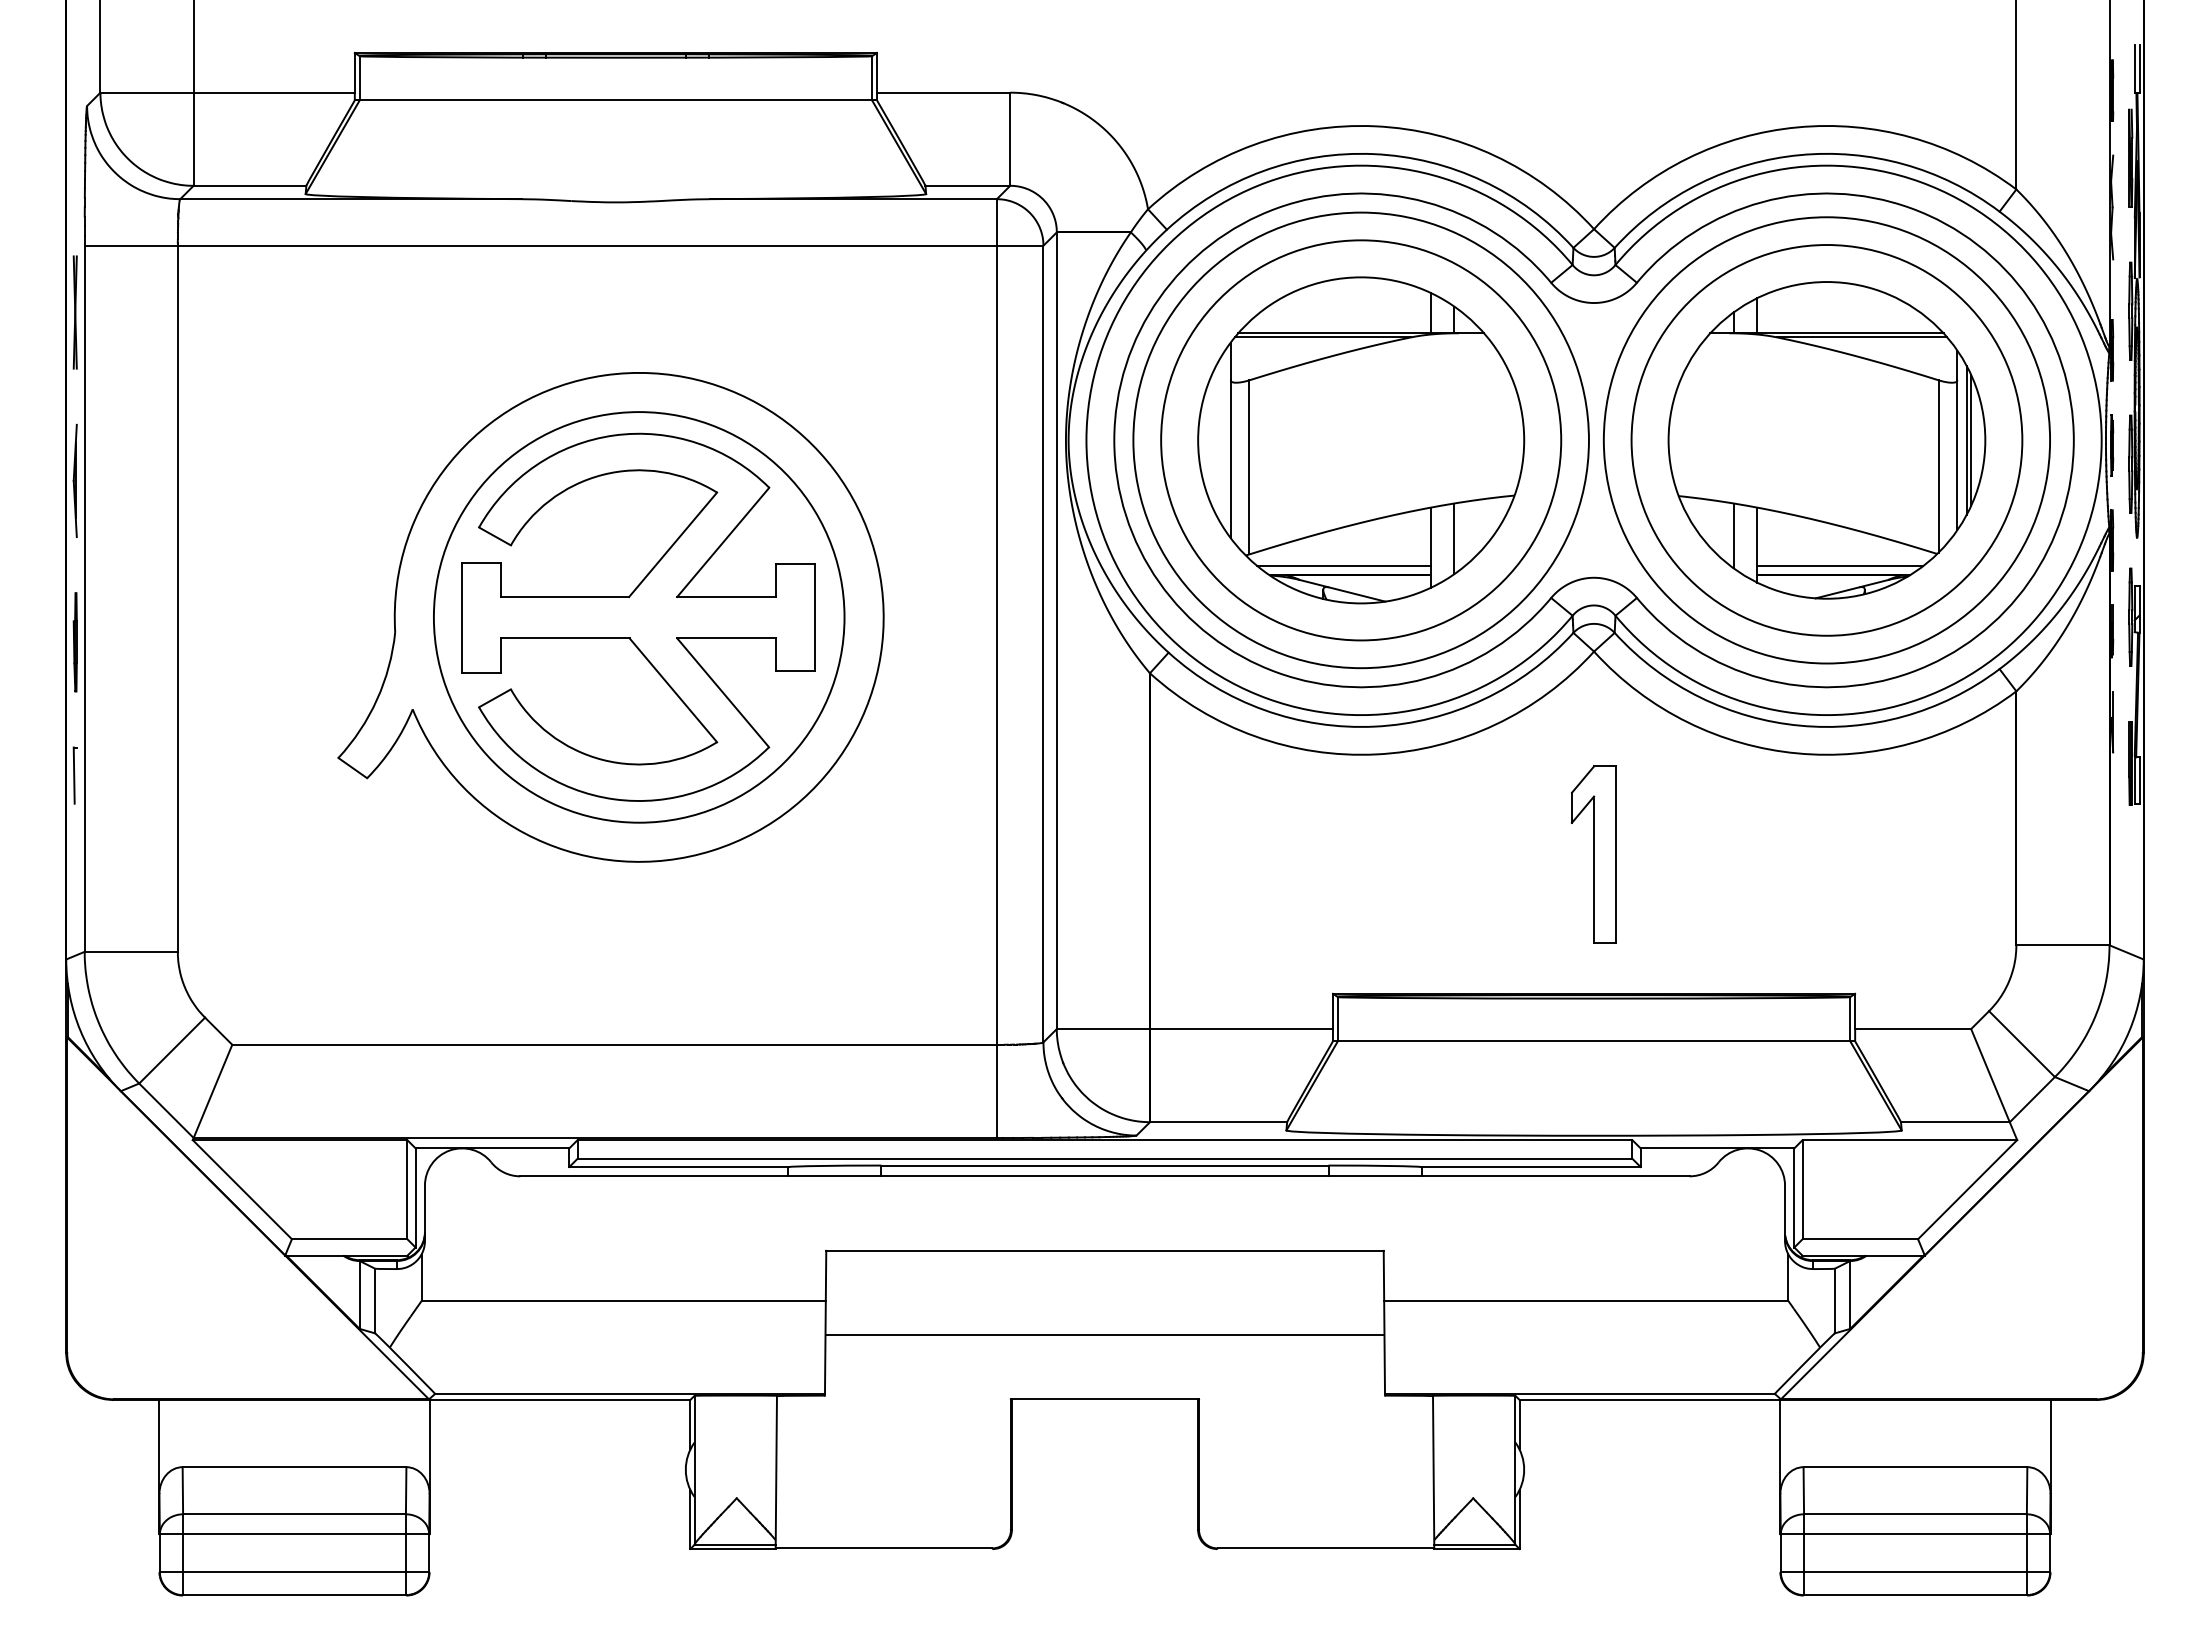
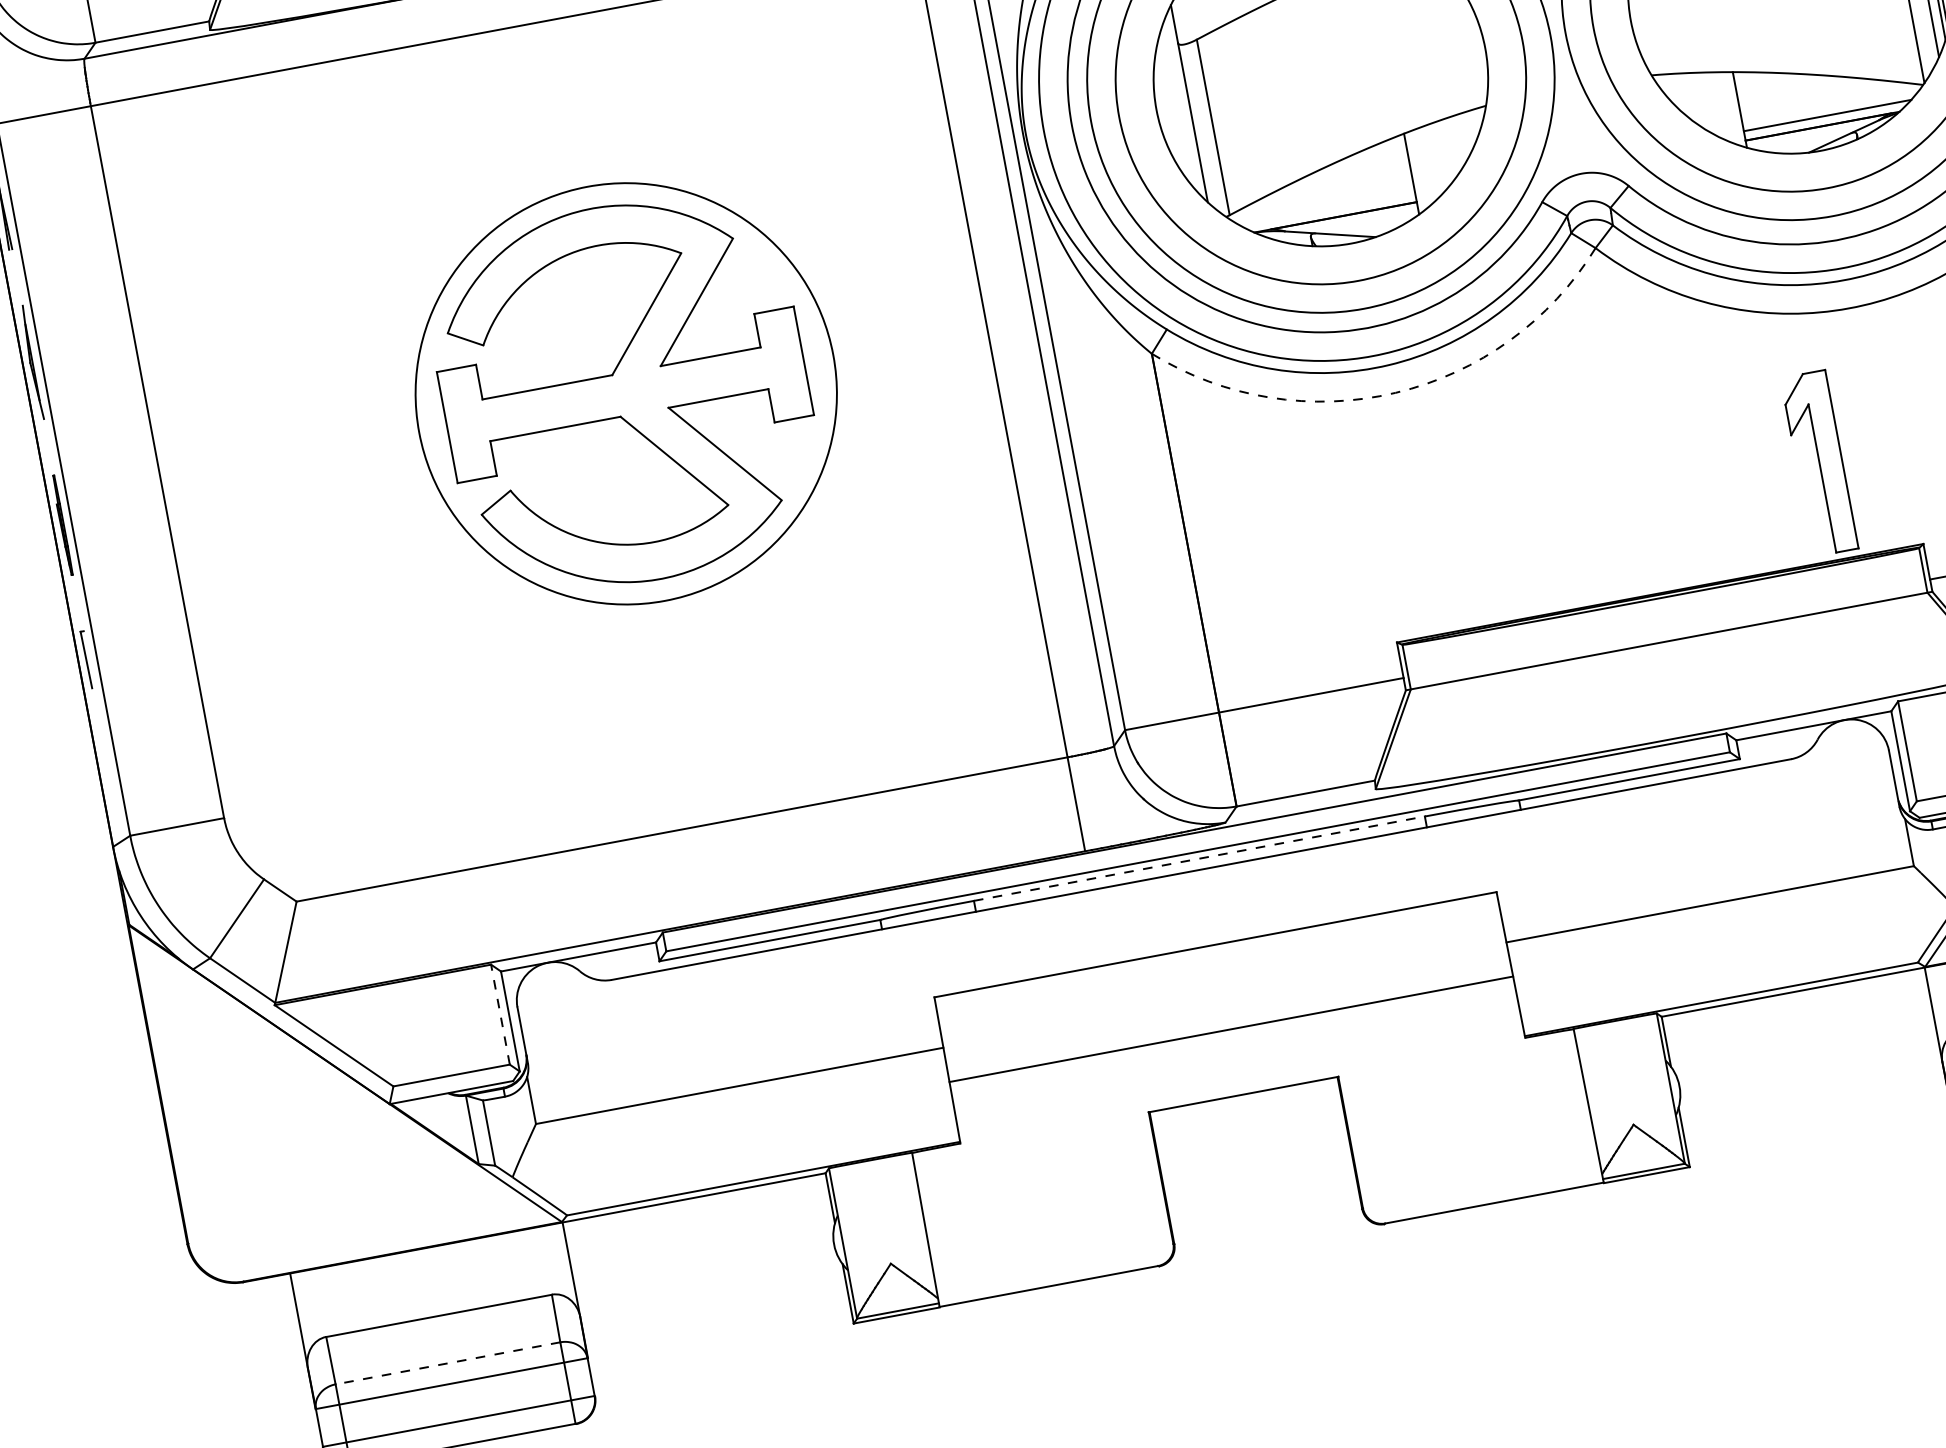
line: (1733, 535) -> (1714, 104), removed
line: (1454, 538) -> (1433, 160), removed
line: (1344, 566) -> (1327, 209), removed
part: (610, 617) -> (597, 399), removed
arc: (1376, 754) -> (1395, 392), solid -> dashed
part: (1593, 854) -> (1818, 463), moved
line: (1104, 1165) -> (1198, 858), solid -> dashed
line: (407, 1189) -> (500, 1014), solid -> dashed
line: (294, 1514) -> (447, 1363), solid -> dashed

